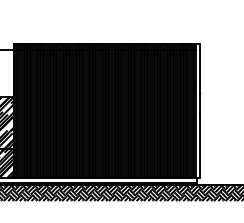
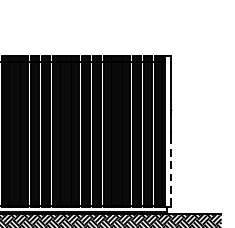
line: (200, 147) -> (170, 171), solid -> dashed

